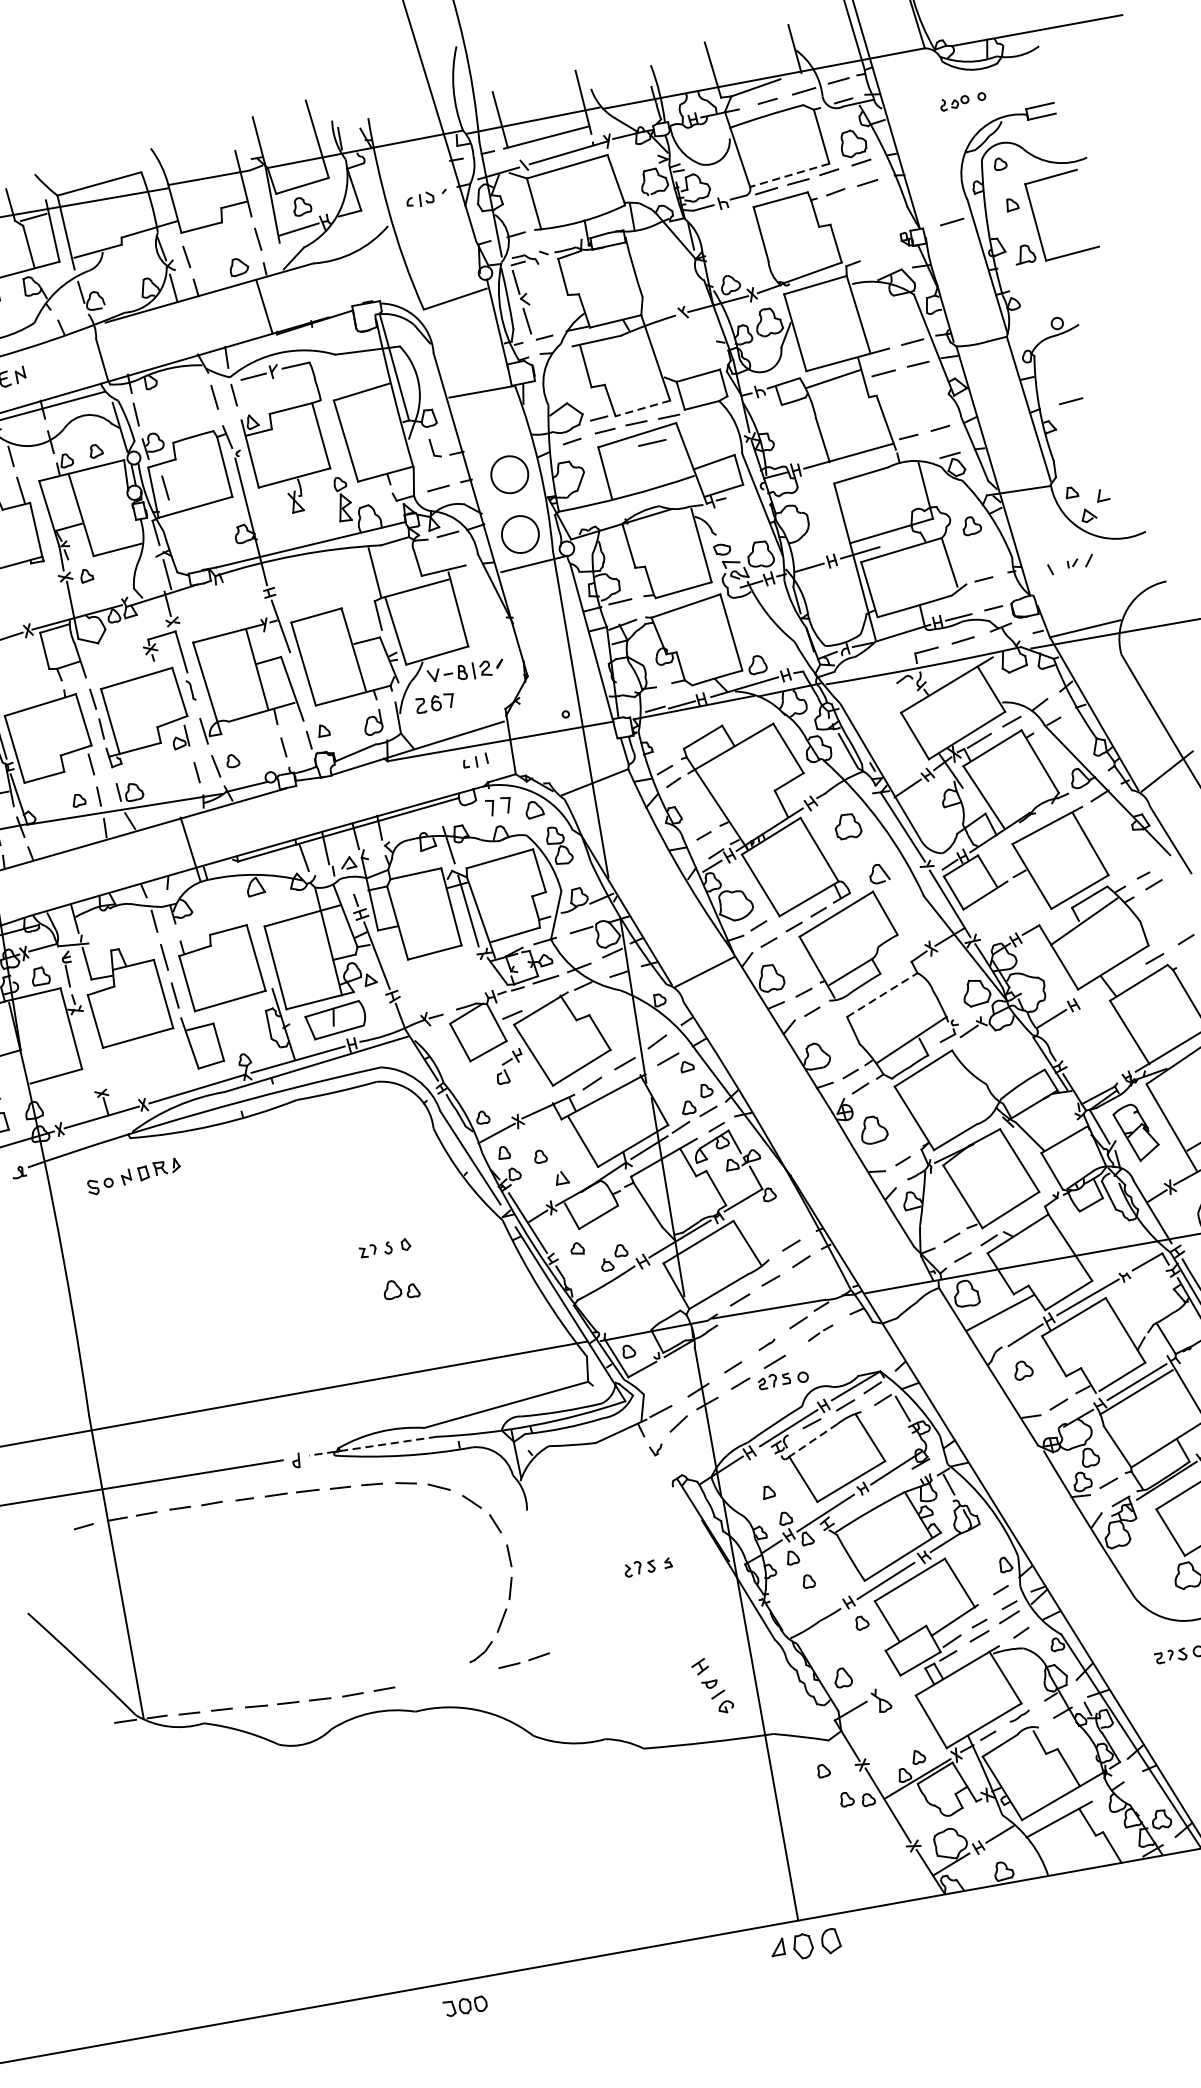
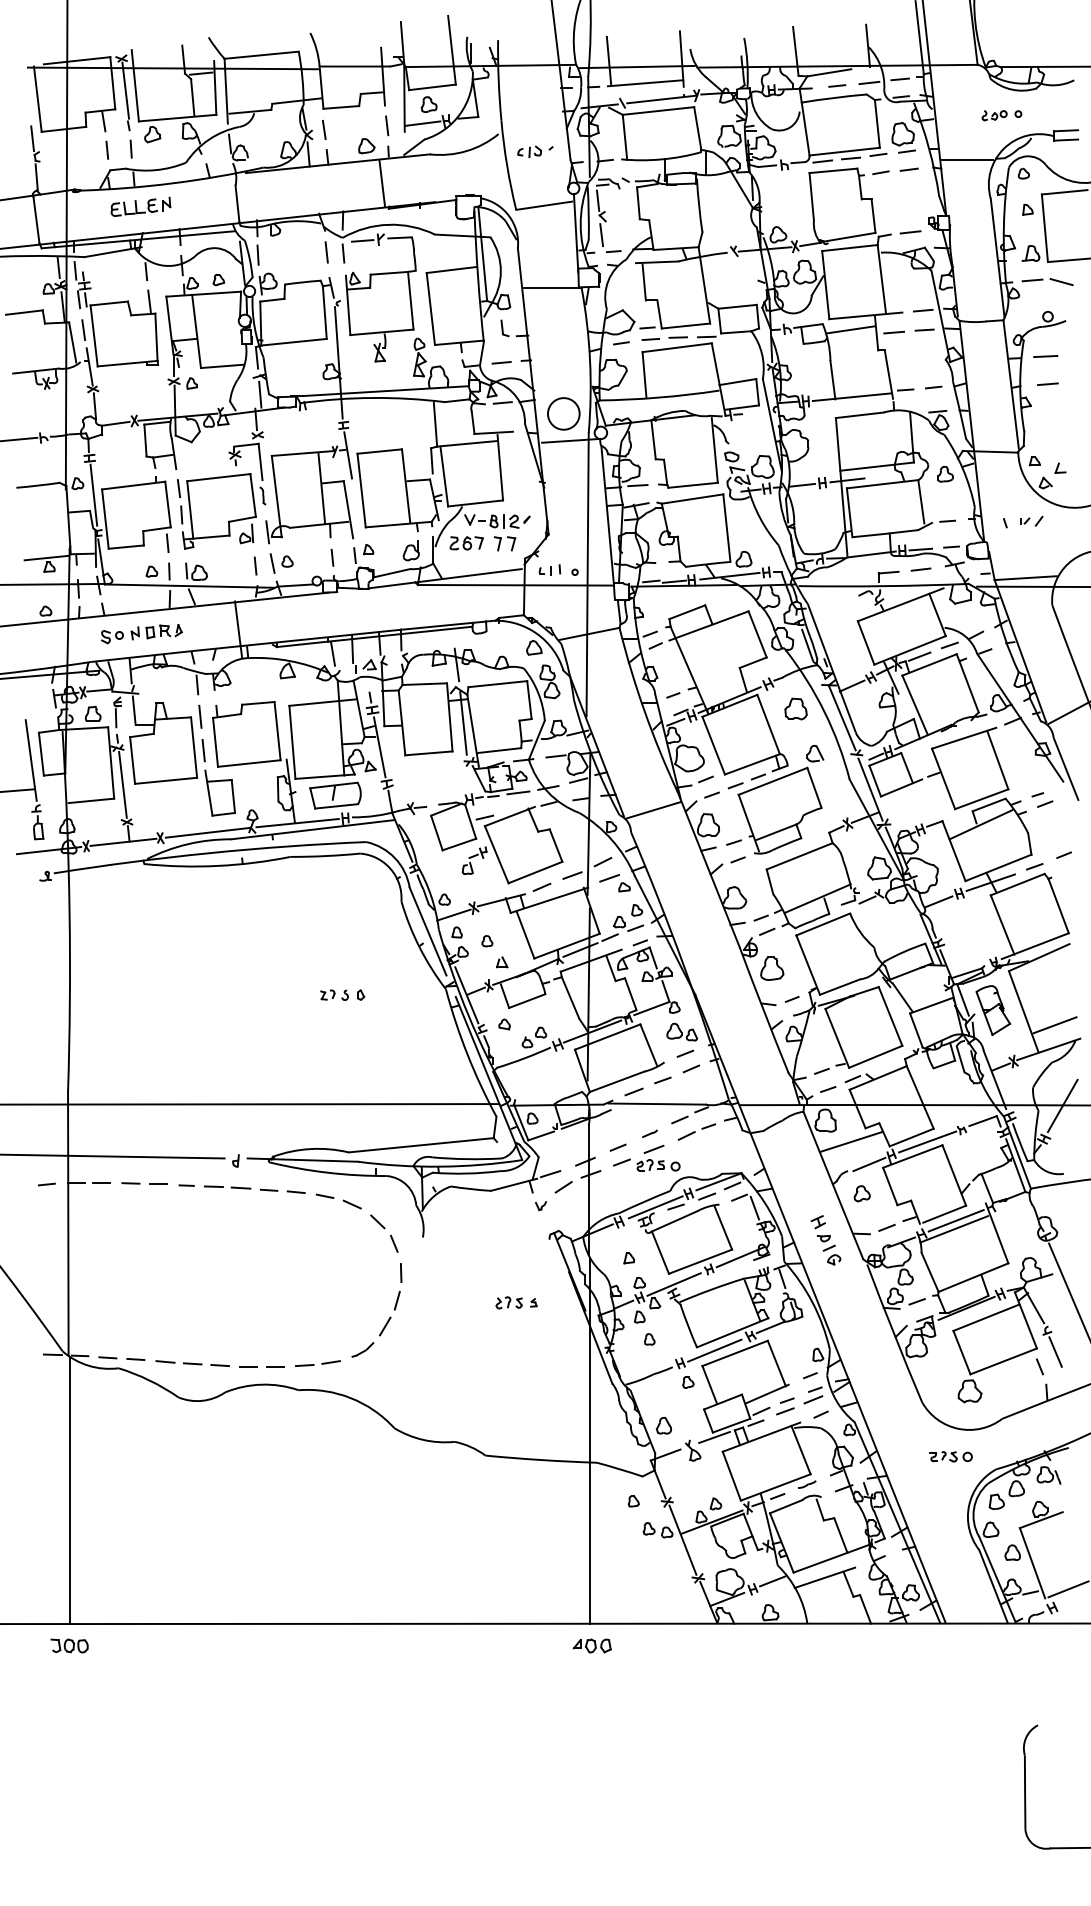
line: (932, 160) -> (967, 160), added
line: (789, 175) -> (844, 151), dashed -> solid
part: (426, 198) -> (535, 151), moved
line: (952, 222) -> (910, 232), moved
part: (1049, 283) -> (1047, 281), added
line: (642, 409) -> (685, 326), dashed -> solid
line: (652, 442) -> (1045, 356), moved
circle: (509, 474) -> (563, 361), removed
line: (165, 488) -> (271, 321), removed
part: (474, 760) -> (549, 569), moved
part: (498, 806) -> (504, 543), moved
line: (1107, 986) -> (990, 882), added
line: (883, 995) -> (800, 856), dashed -> solid
line: (88, 1051) -> (122, 784), added
part: (133, 1177) -> (141, 634), moved
part: (400, 1288) -> (681, 1031), moved
part: (820, 1332) -> (696, 1131), size x1.67
line: (813, 1440) -> (674, 1221), dashed -> solid
line: (372, 1446) -> (302, 1160), dashed -> solid
part: (523, 1660) -> (317, 1363), moved
line: (903, 1679) -> (714, 1436), added
part: (712, 1686) -> (825, 1240), moved
line: (172, 1873) -> (69, 1490), added
part: (804, 1945) -> (591, 1645), size x0.62
part: (465, 2005) -> (69, 1645), moved

